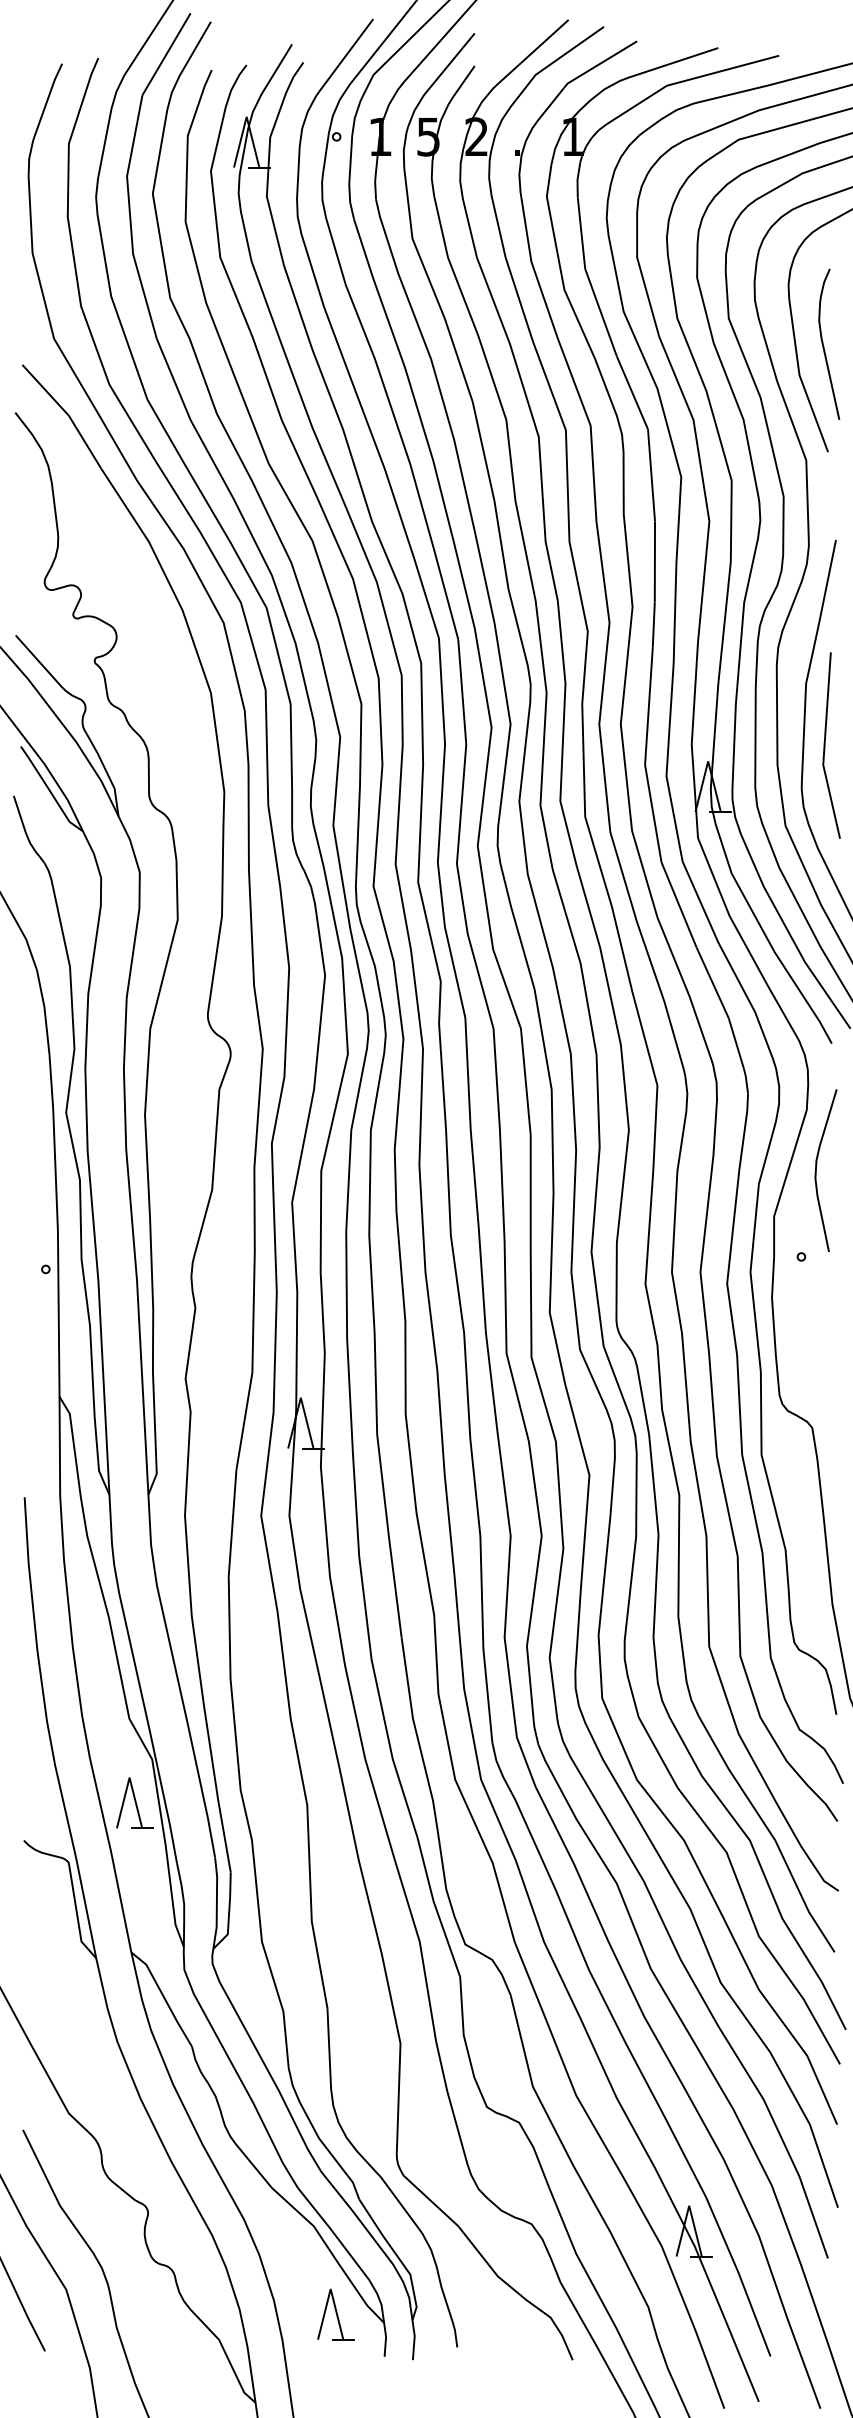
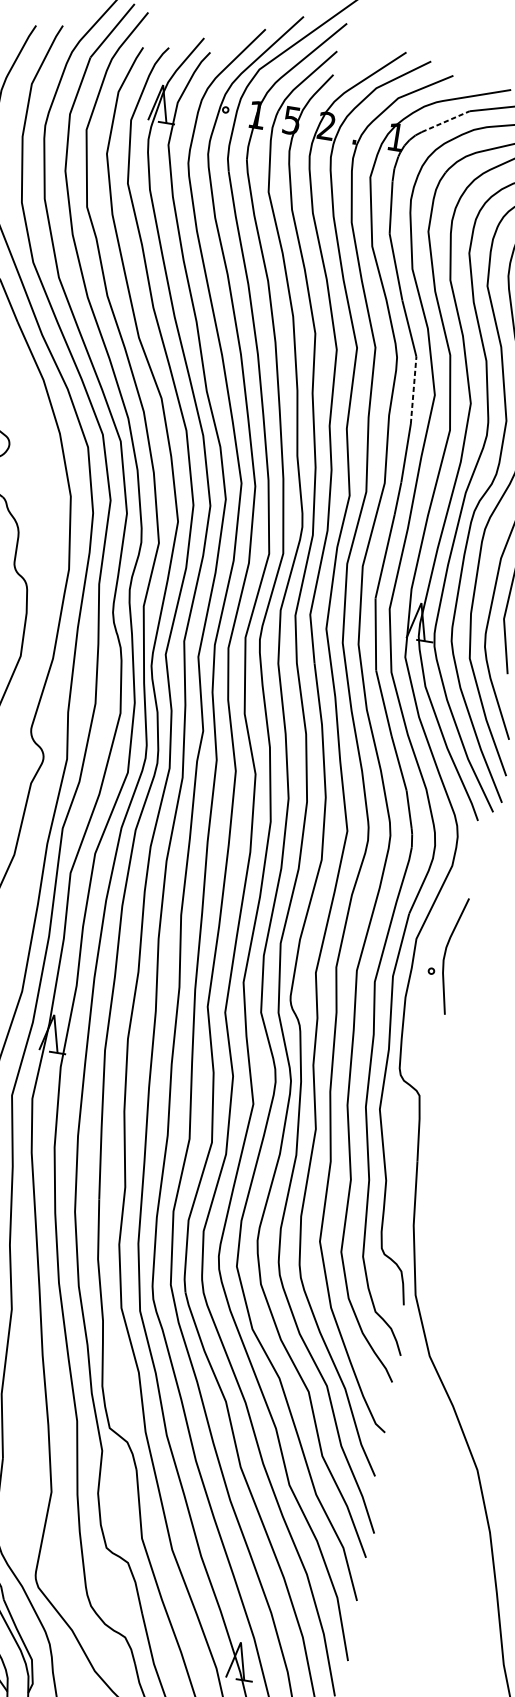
line: (636, 105) -> (445, 121), solid -> dashed
line: (651, 474) -> (413, 389), solid -> dashed
curve: (816, 1170) -> (445, 954), moved

